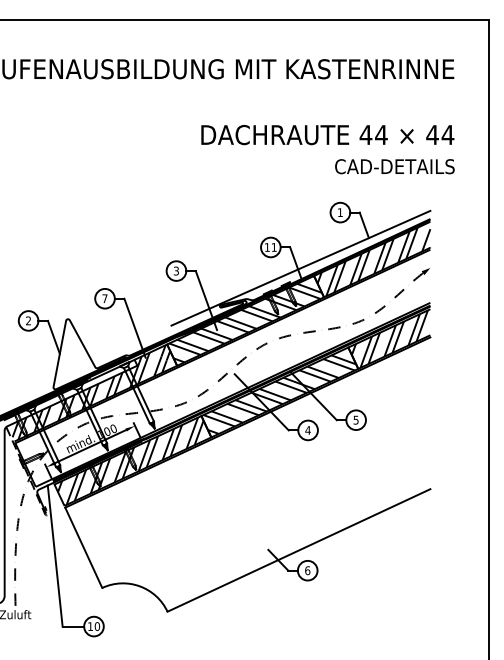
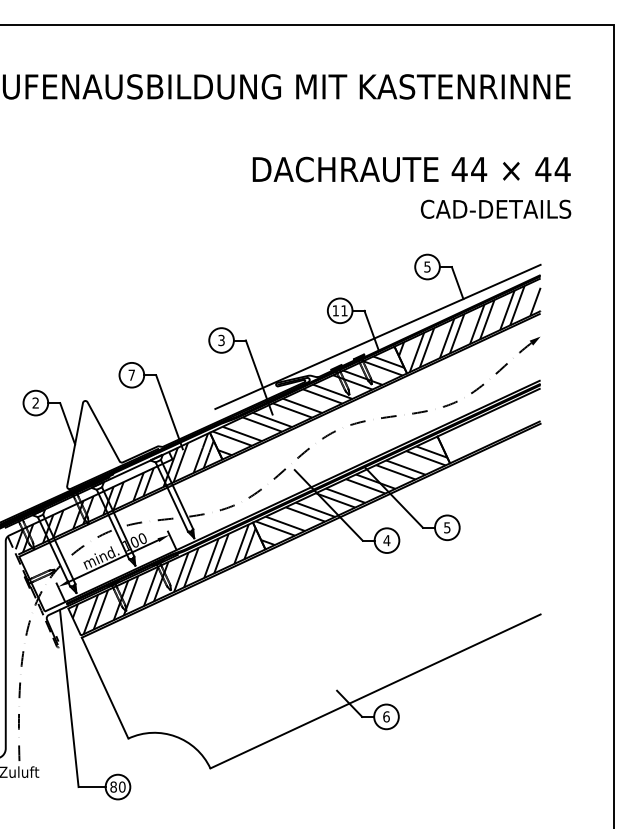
text: (340, 212) -> (427, 266), 1 -> 5
hatch: (389, 338) -> (489, 425), removed
text: (90, 626) -> (113, 786), 10 -> 80

